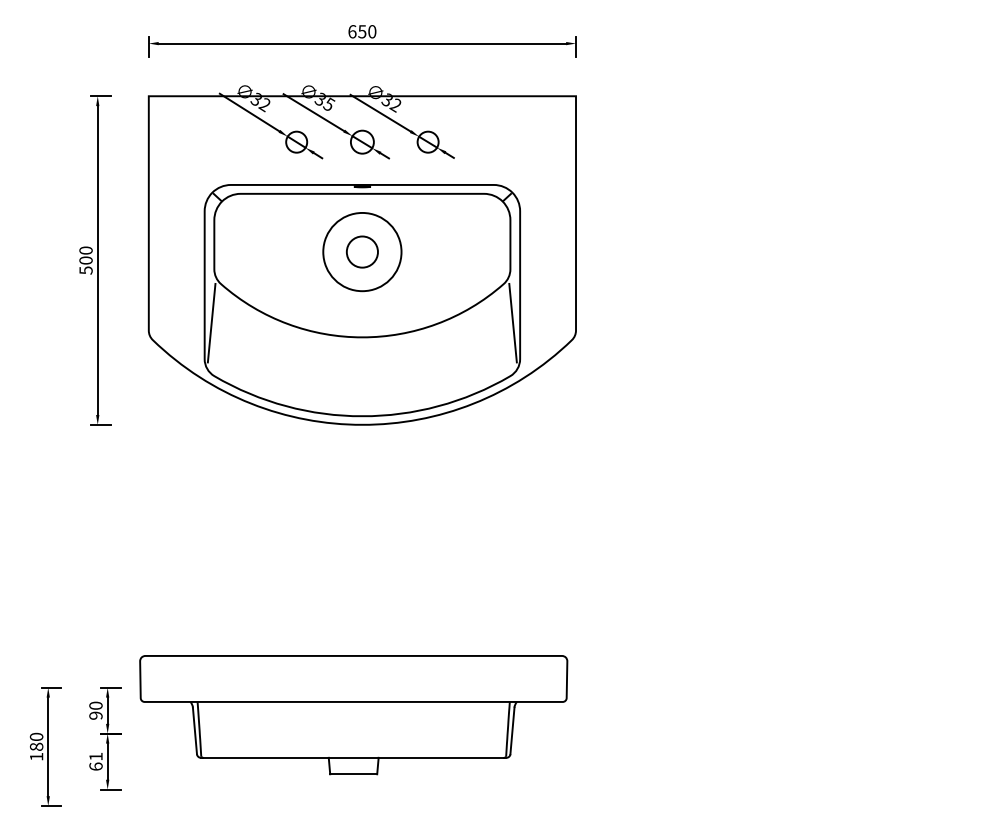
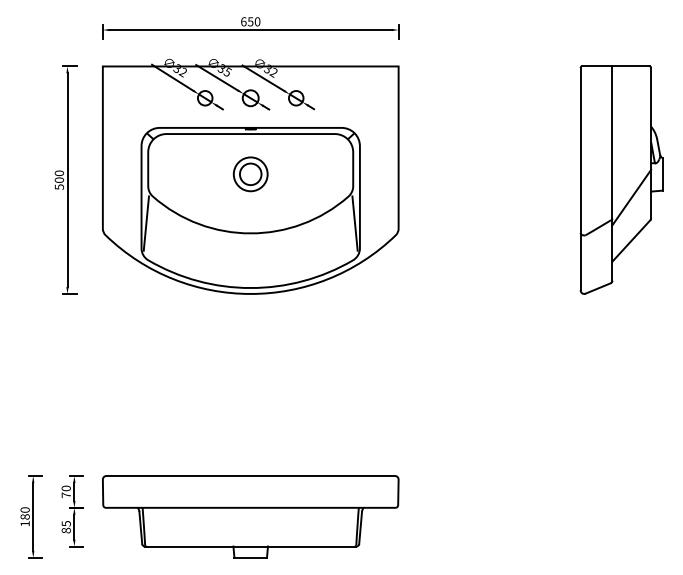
circle: (362, 252) -> (250, 174), size x0.62
part: (897, 259) -> (621, 179), added
part: (353, 714) -> (250, 516), moved
text: (94, 715) -> (65, 495), 90 -> 70
text: (94, 762) -> (65, 527), 61 -> 85

